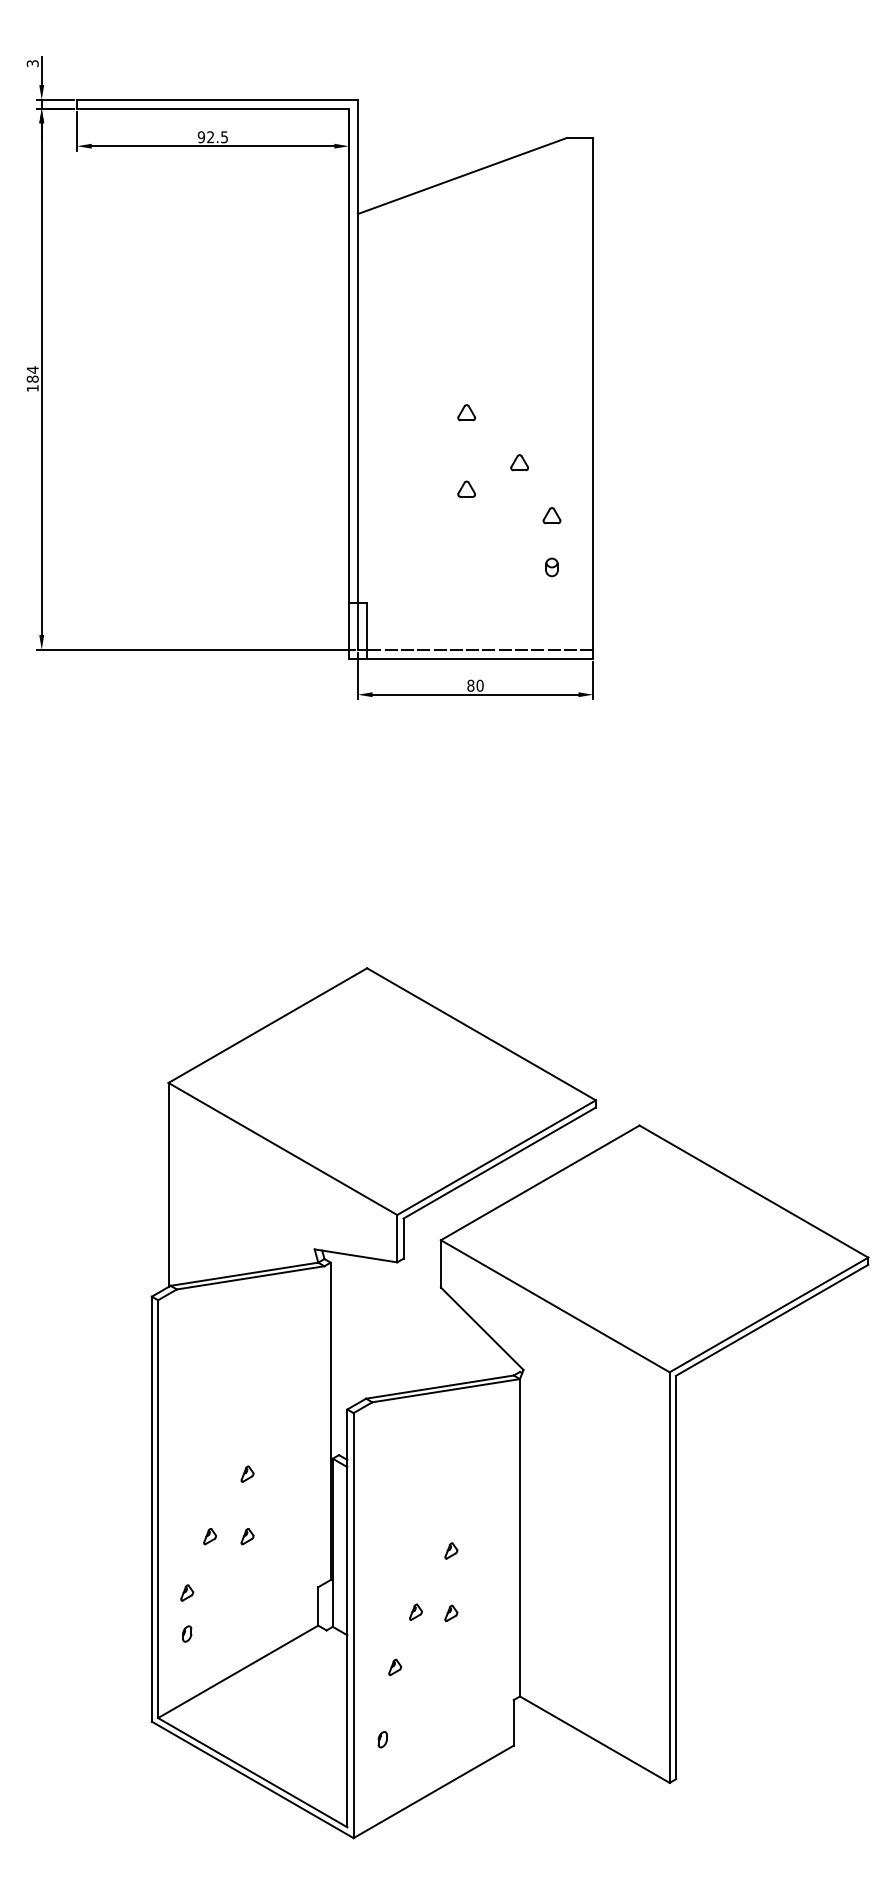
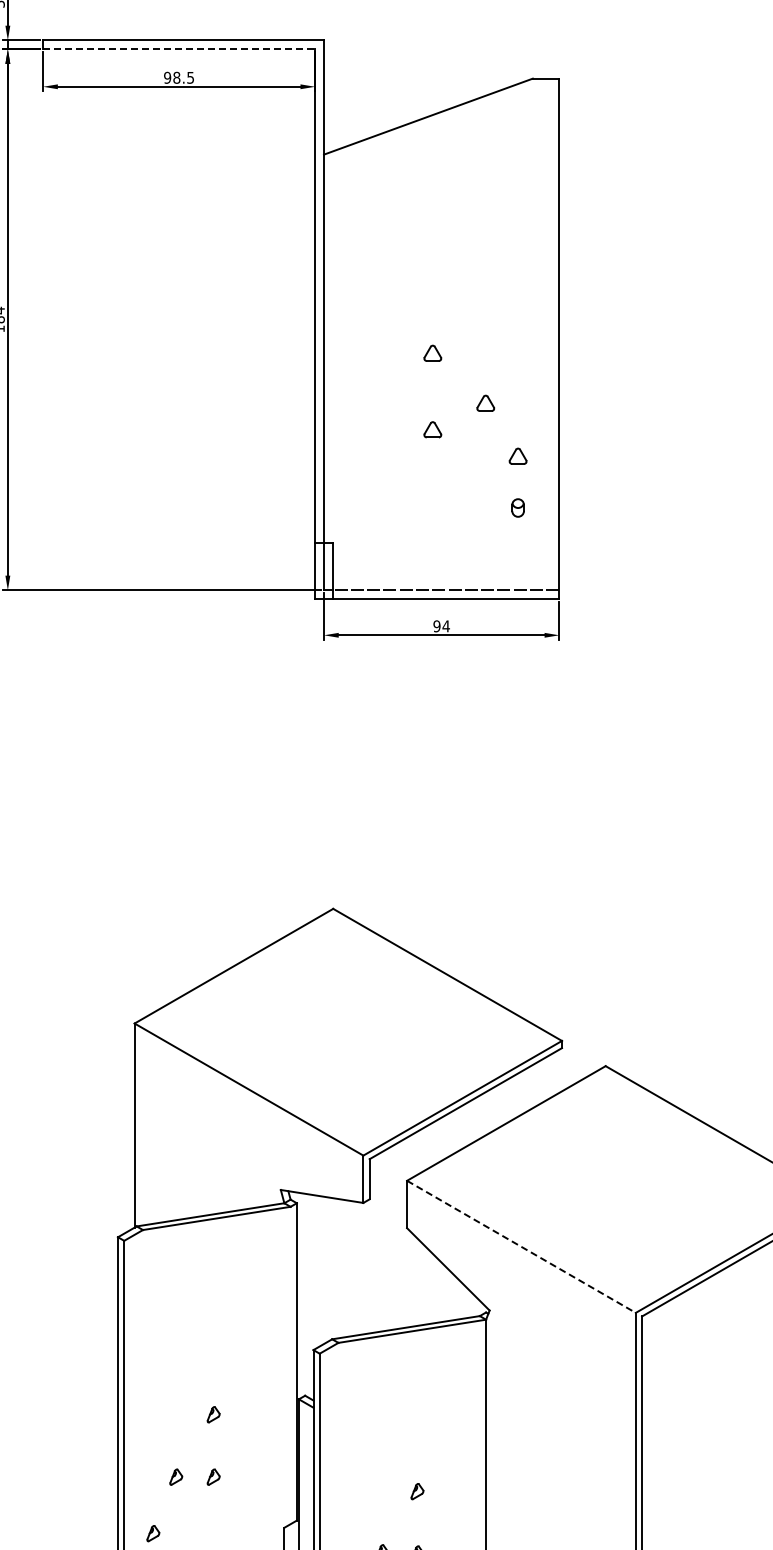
line: (213, 108) -> (179, 49), solid -> dashed
text: (210, 137) -> (176, 78), 92.5 -> 98.5
text: (475, 685) -> (441, 626), 80 -> 94
line: (555, 1306) -> (521, 1247), solid -> dashed

